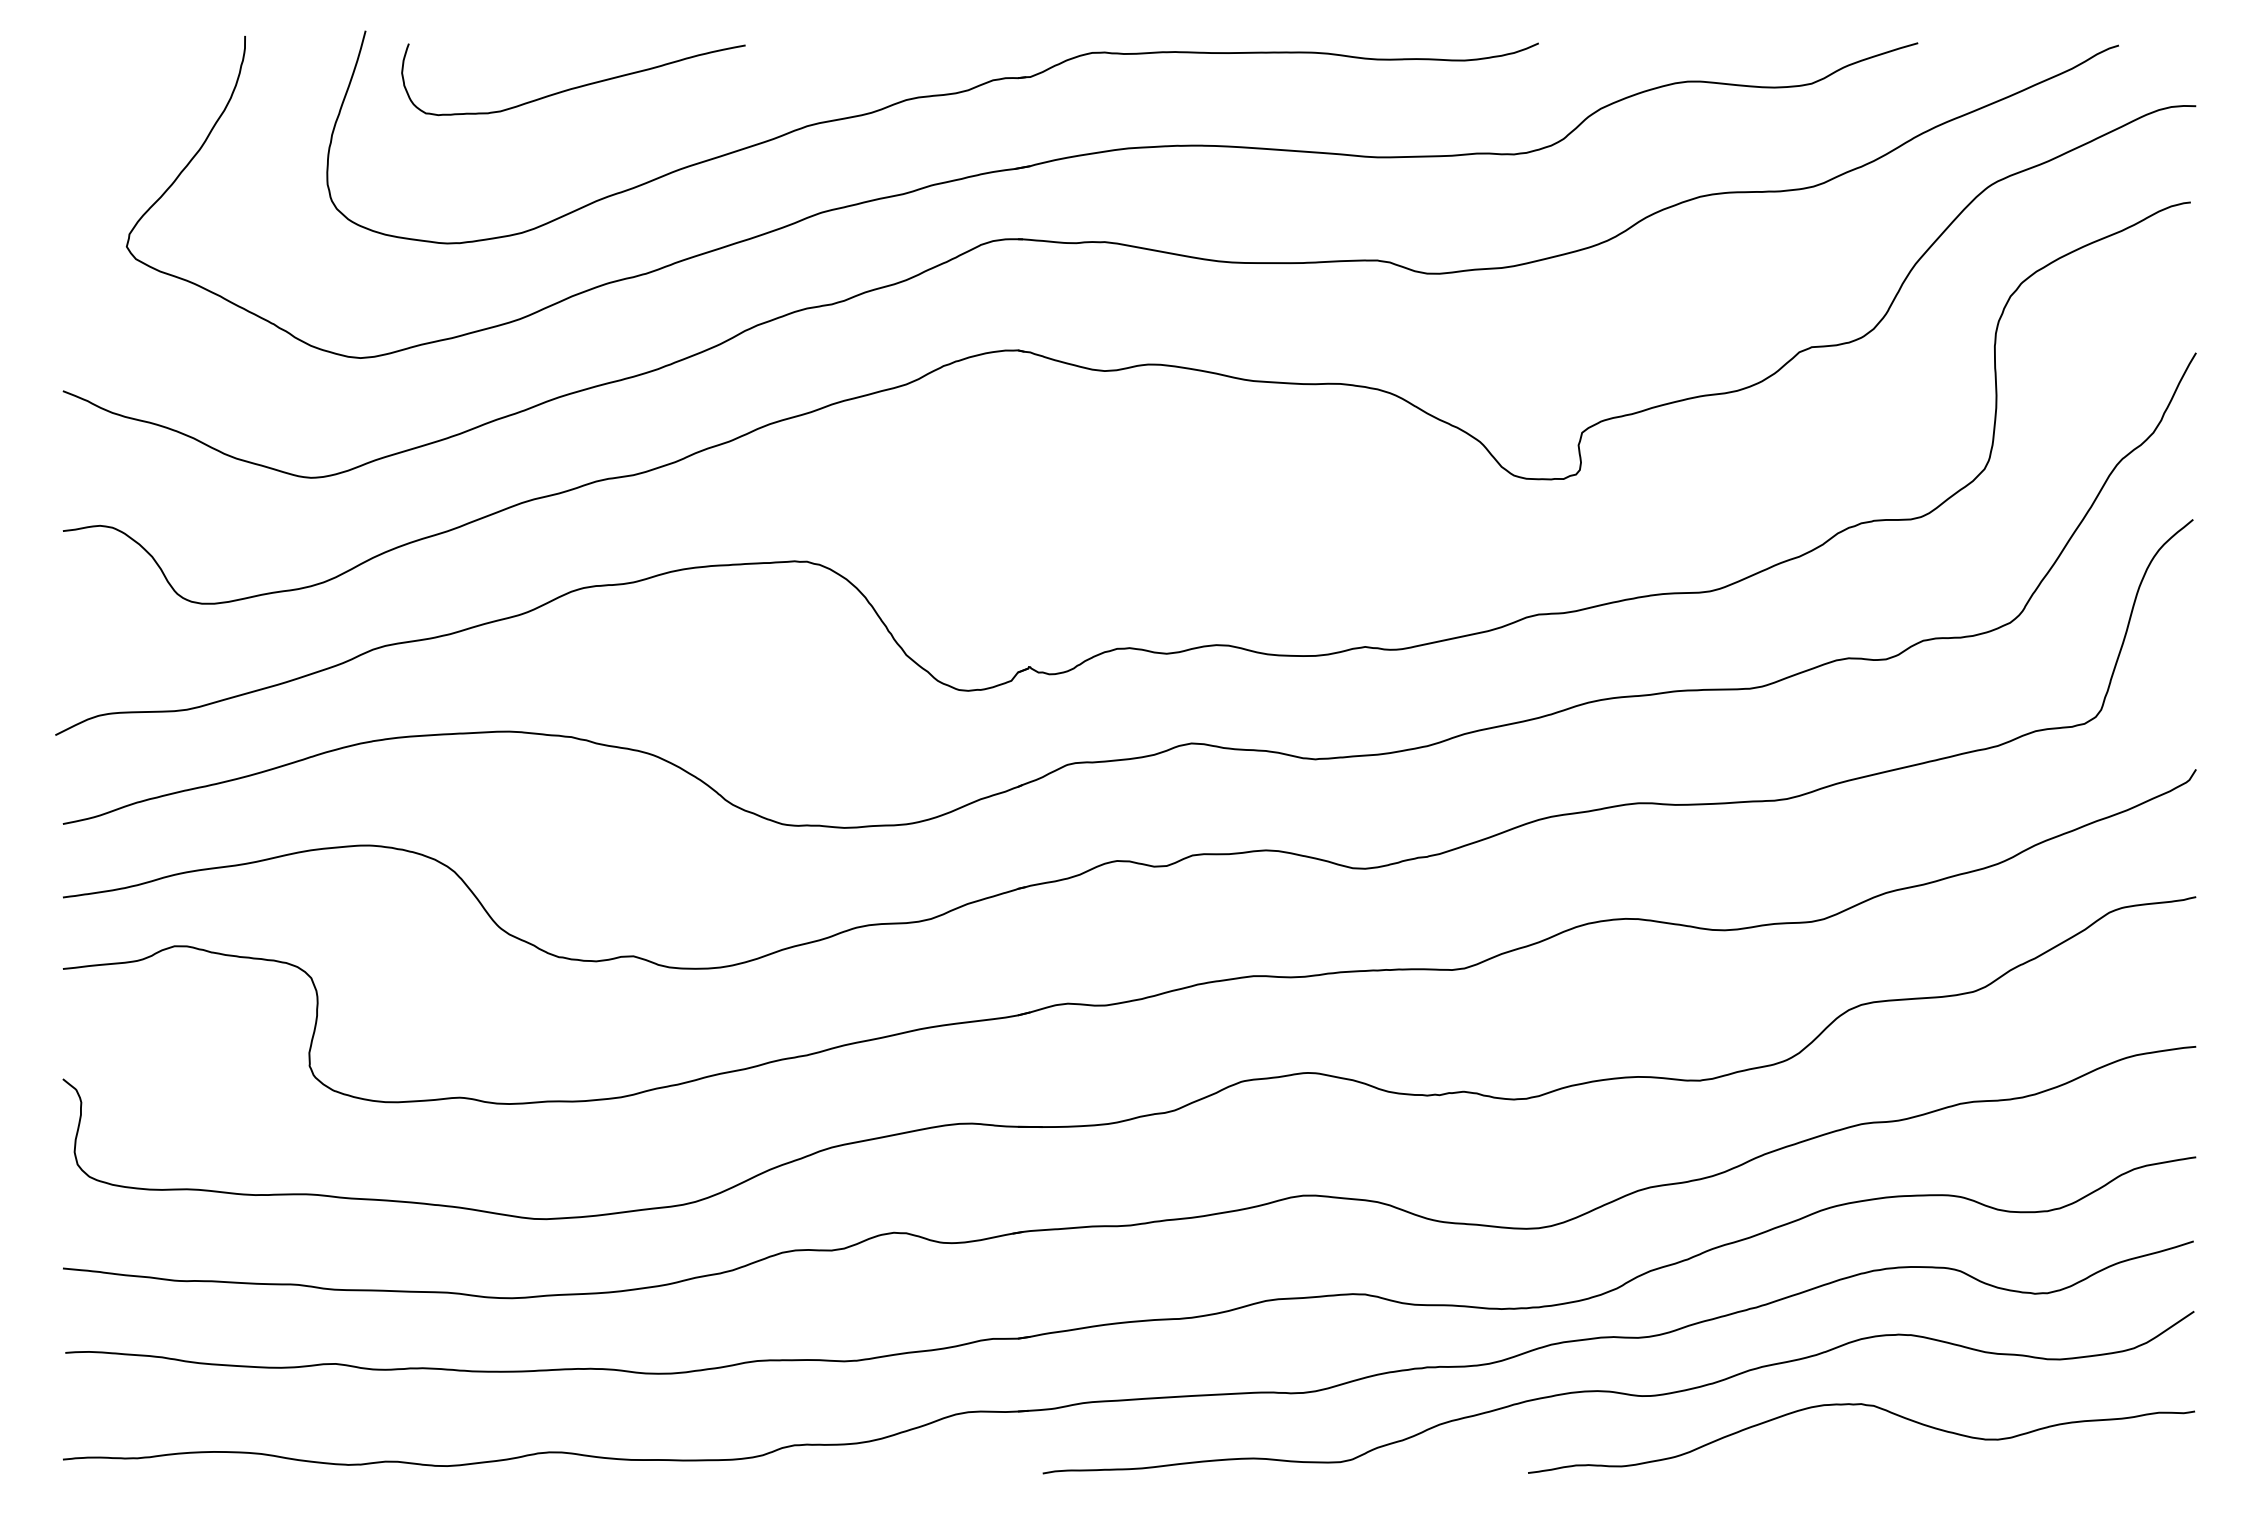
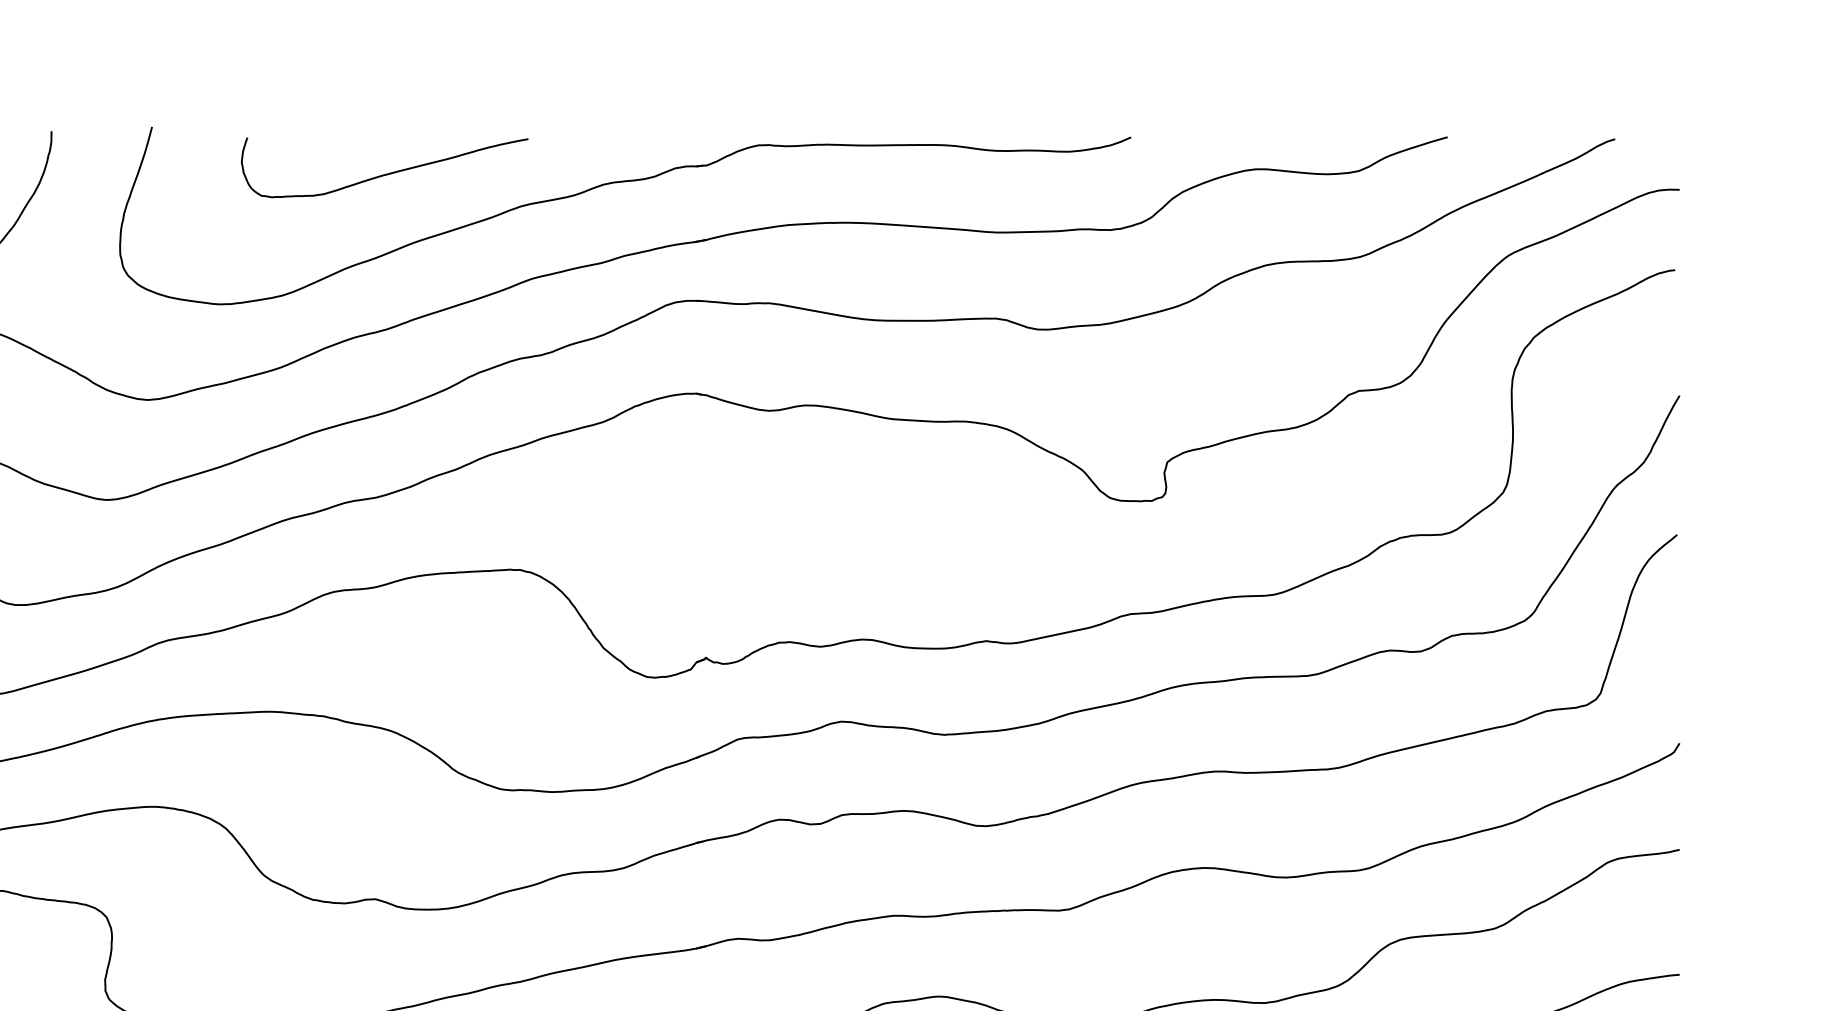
curve: (576, 86) -> (387, 173), moved

